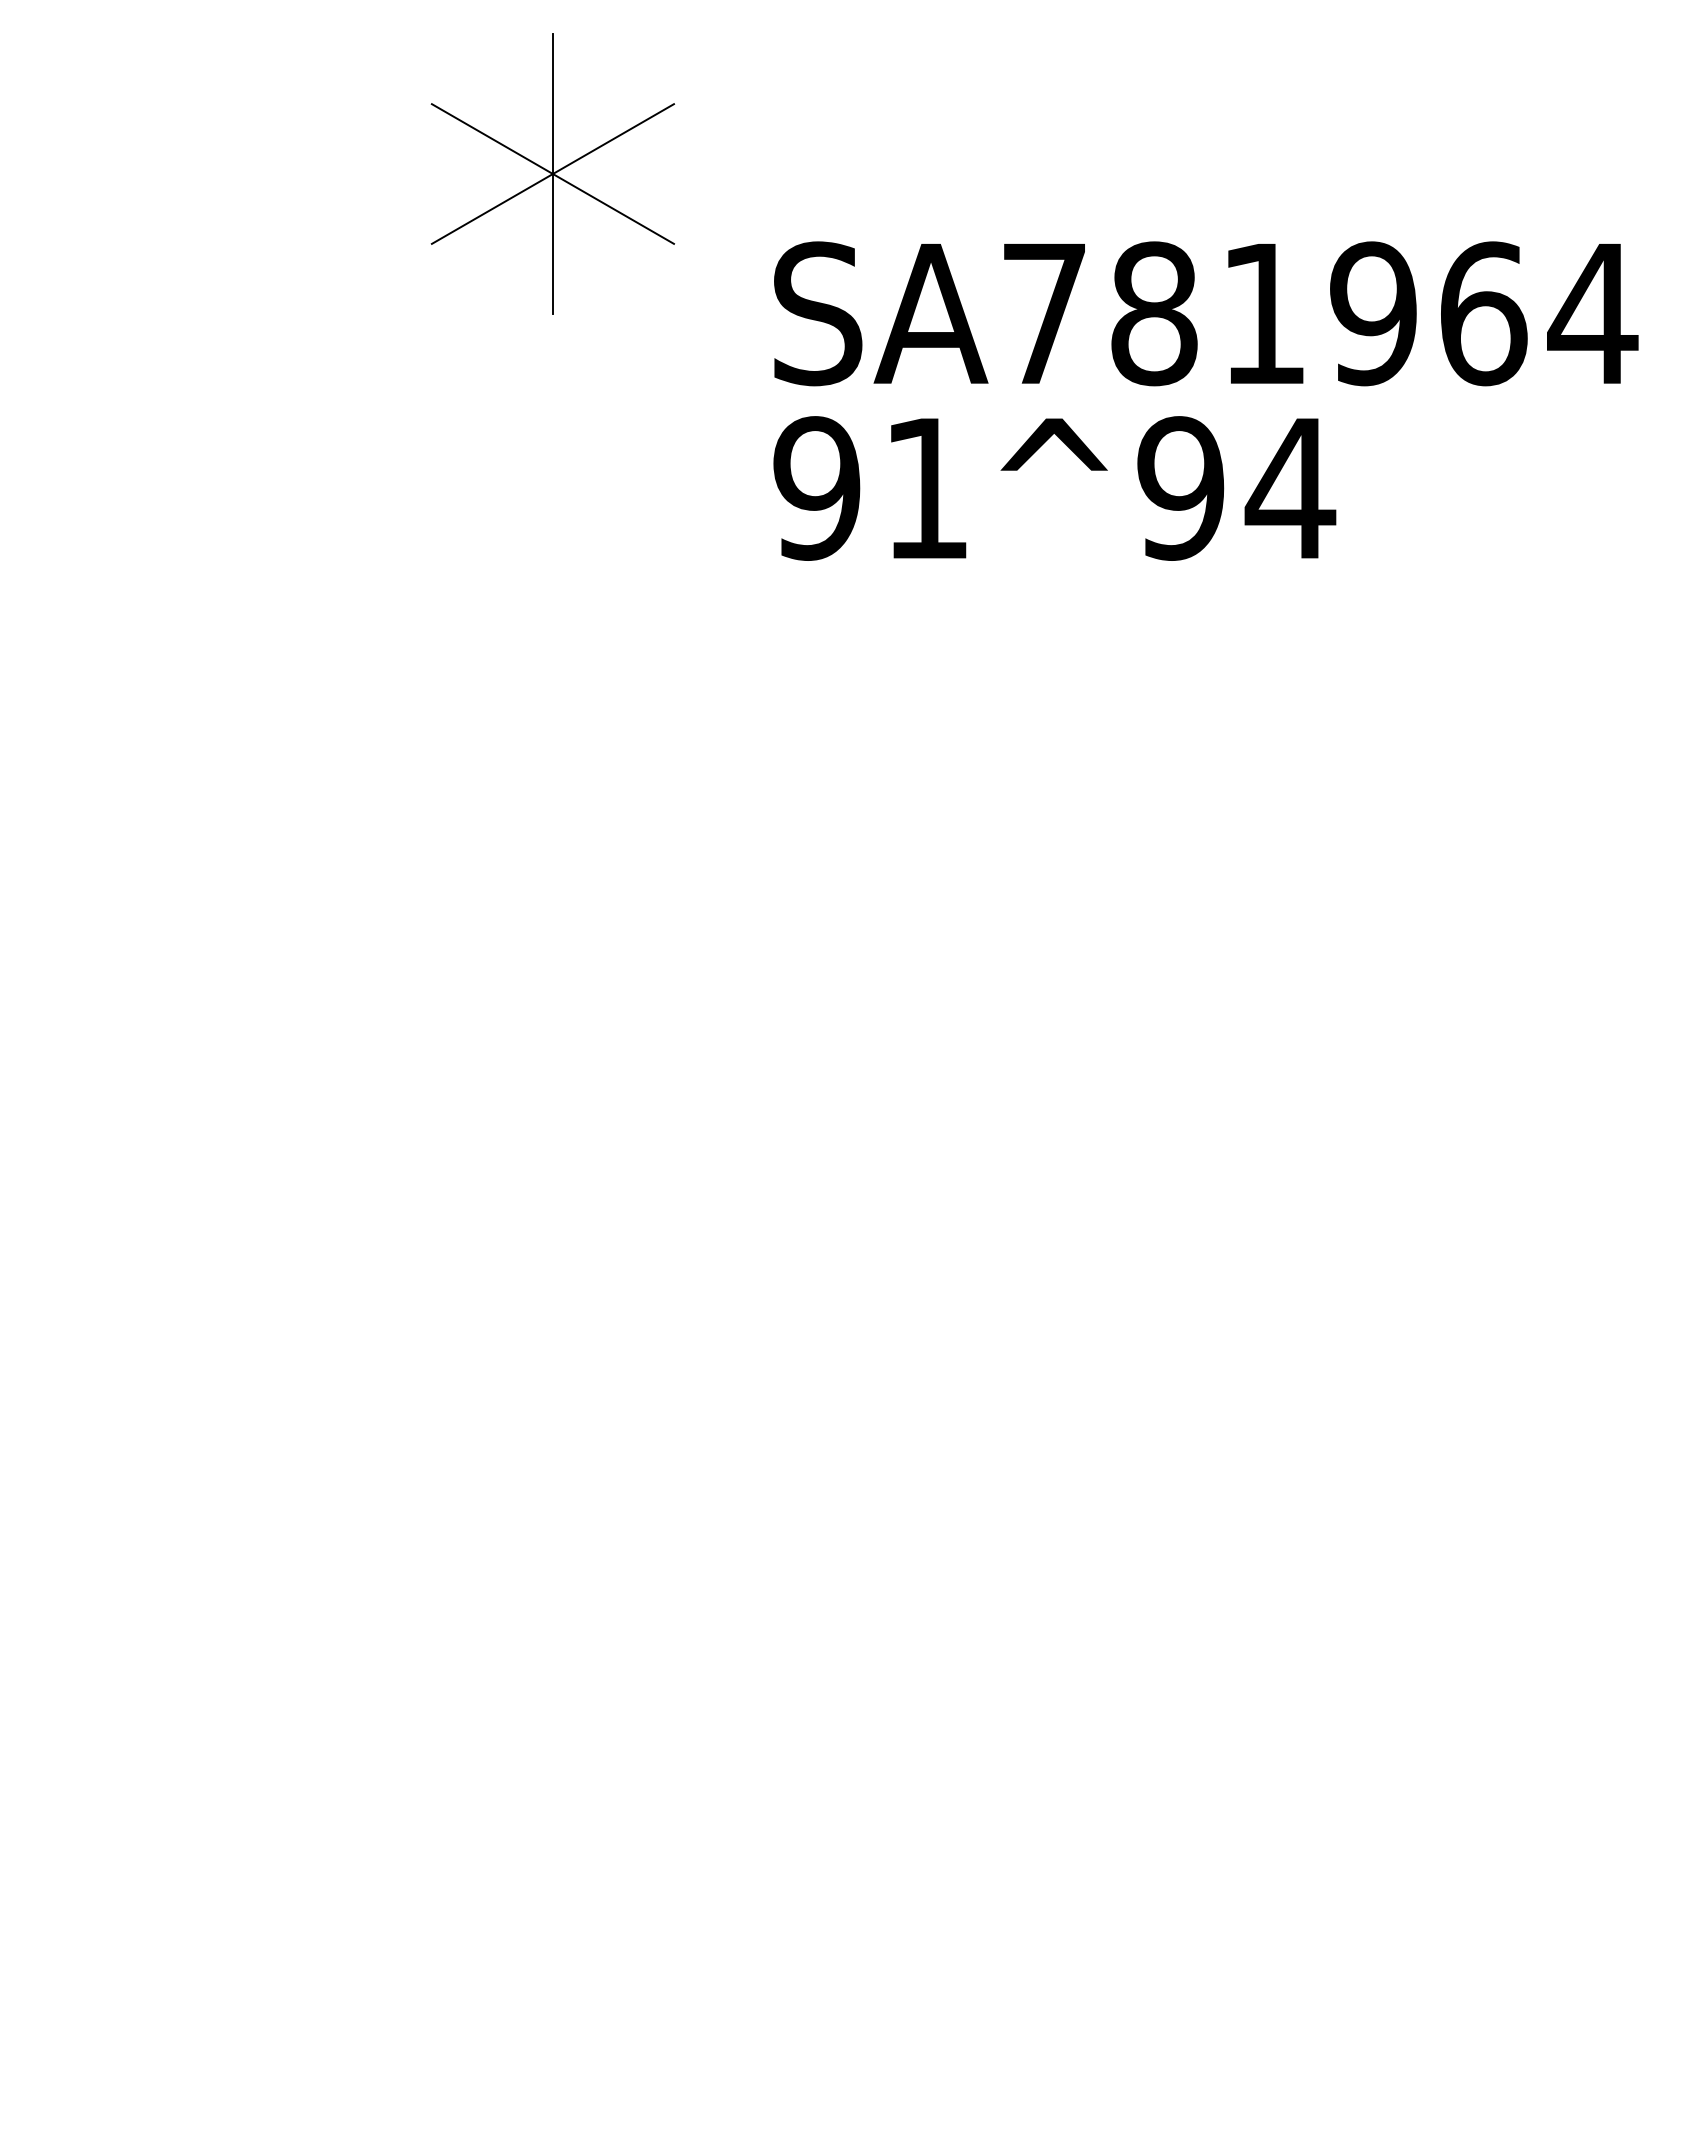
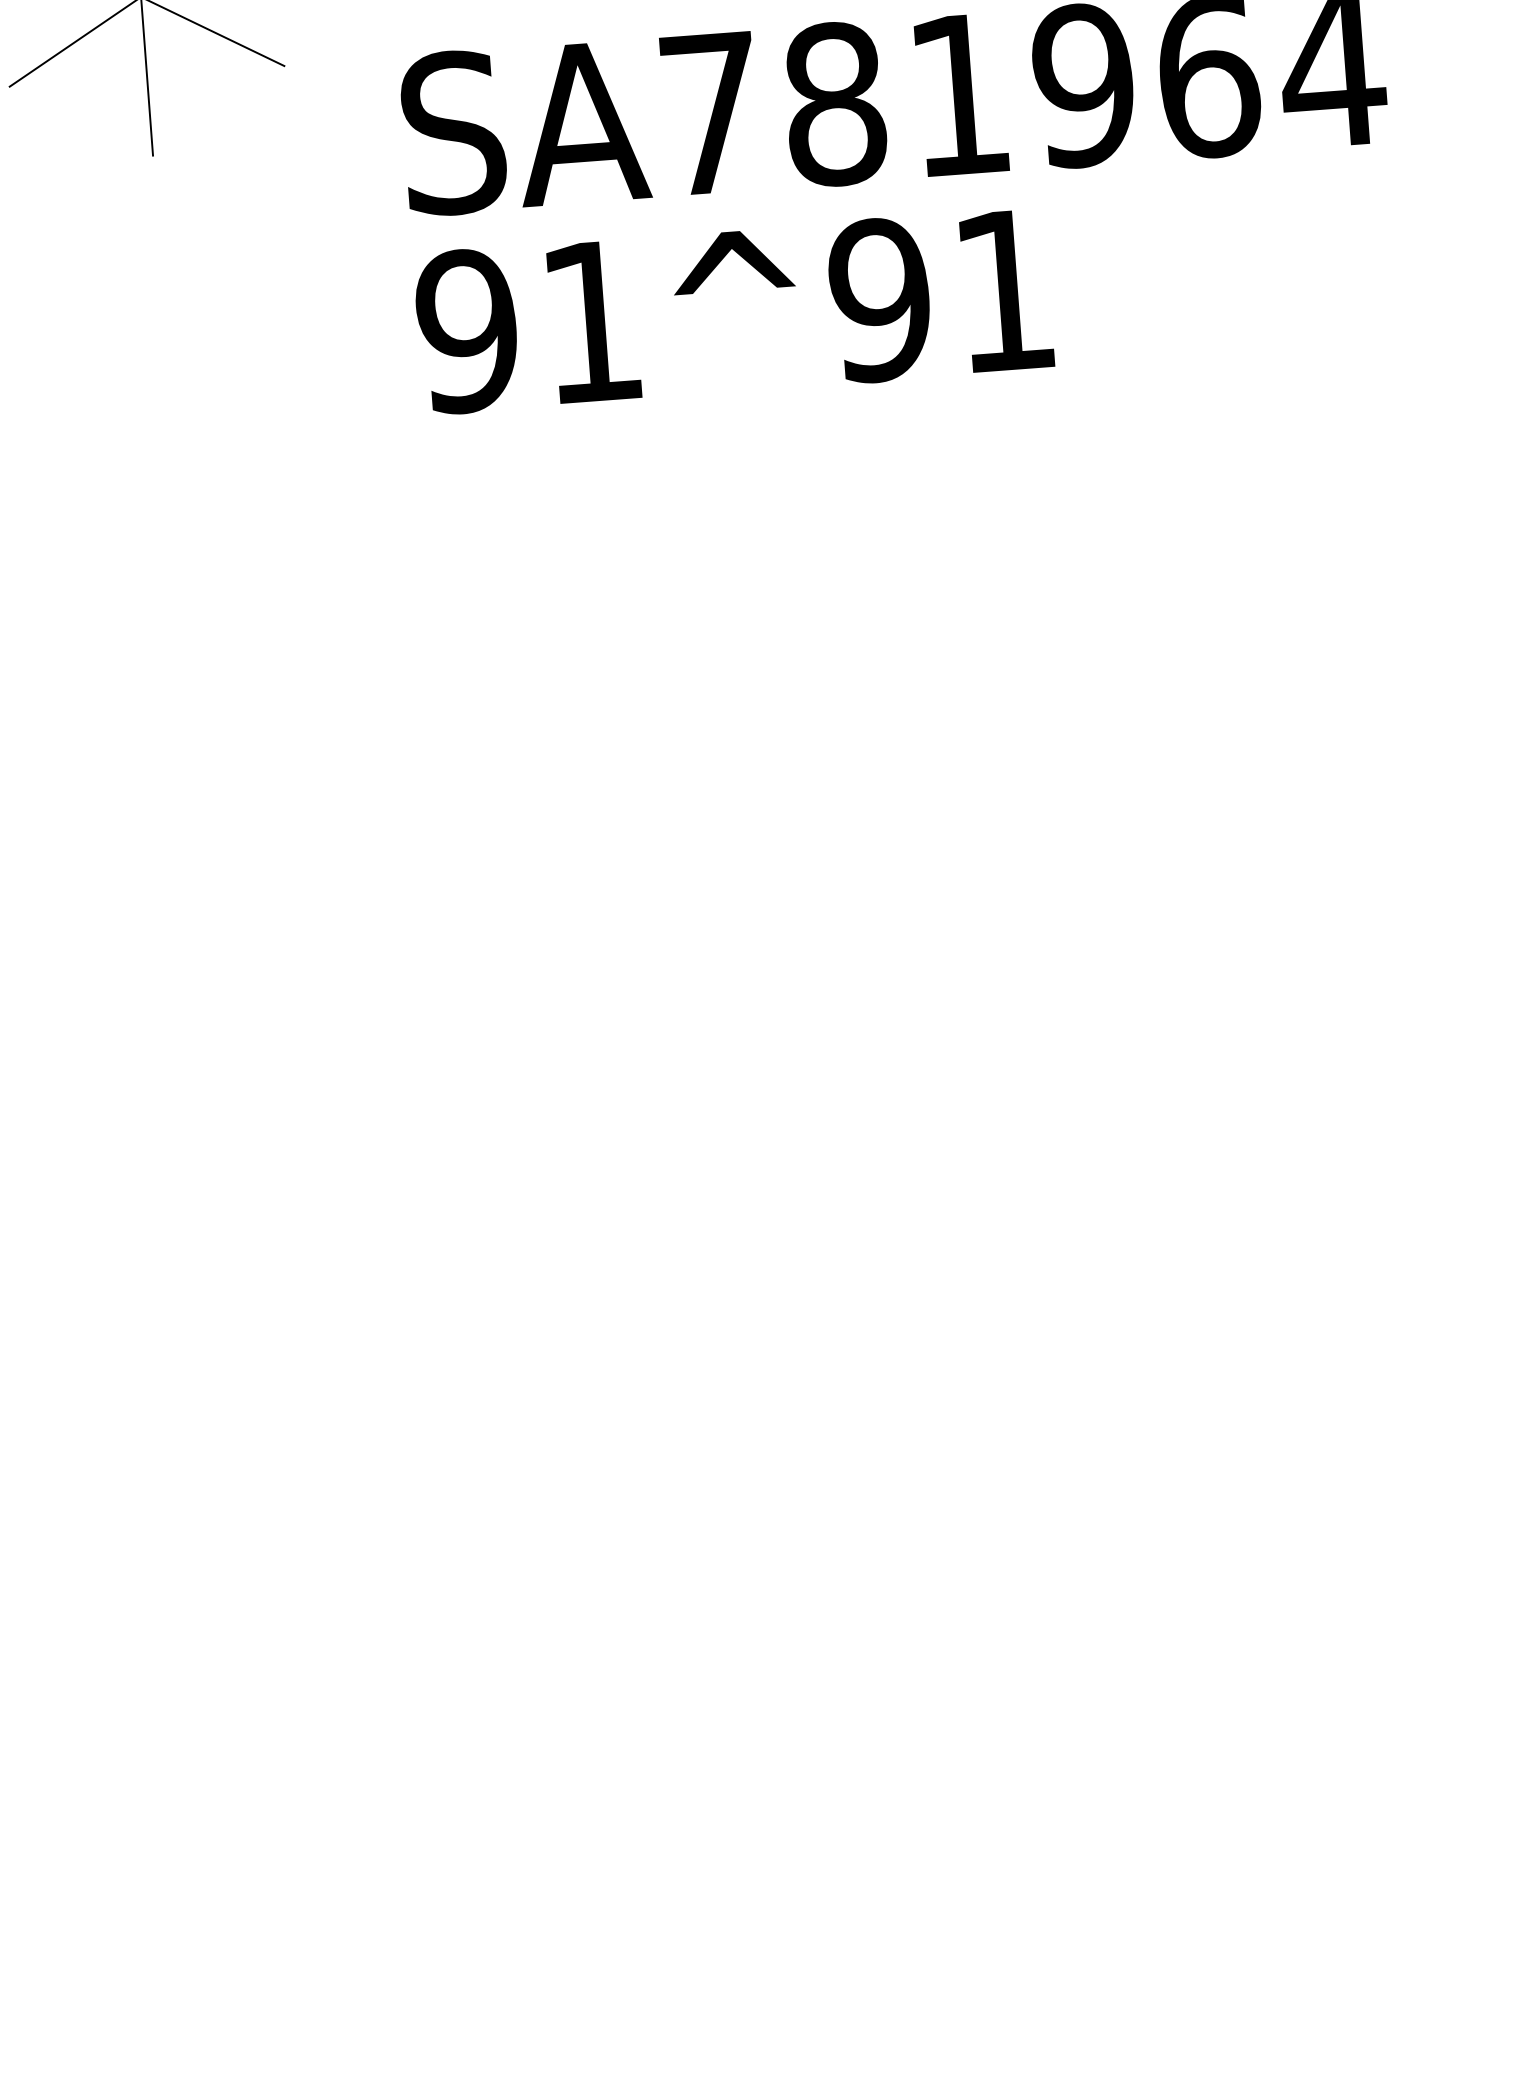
text: (1290, 488) -> (1004, 290), 94 -> 91

